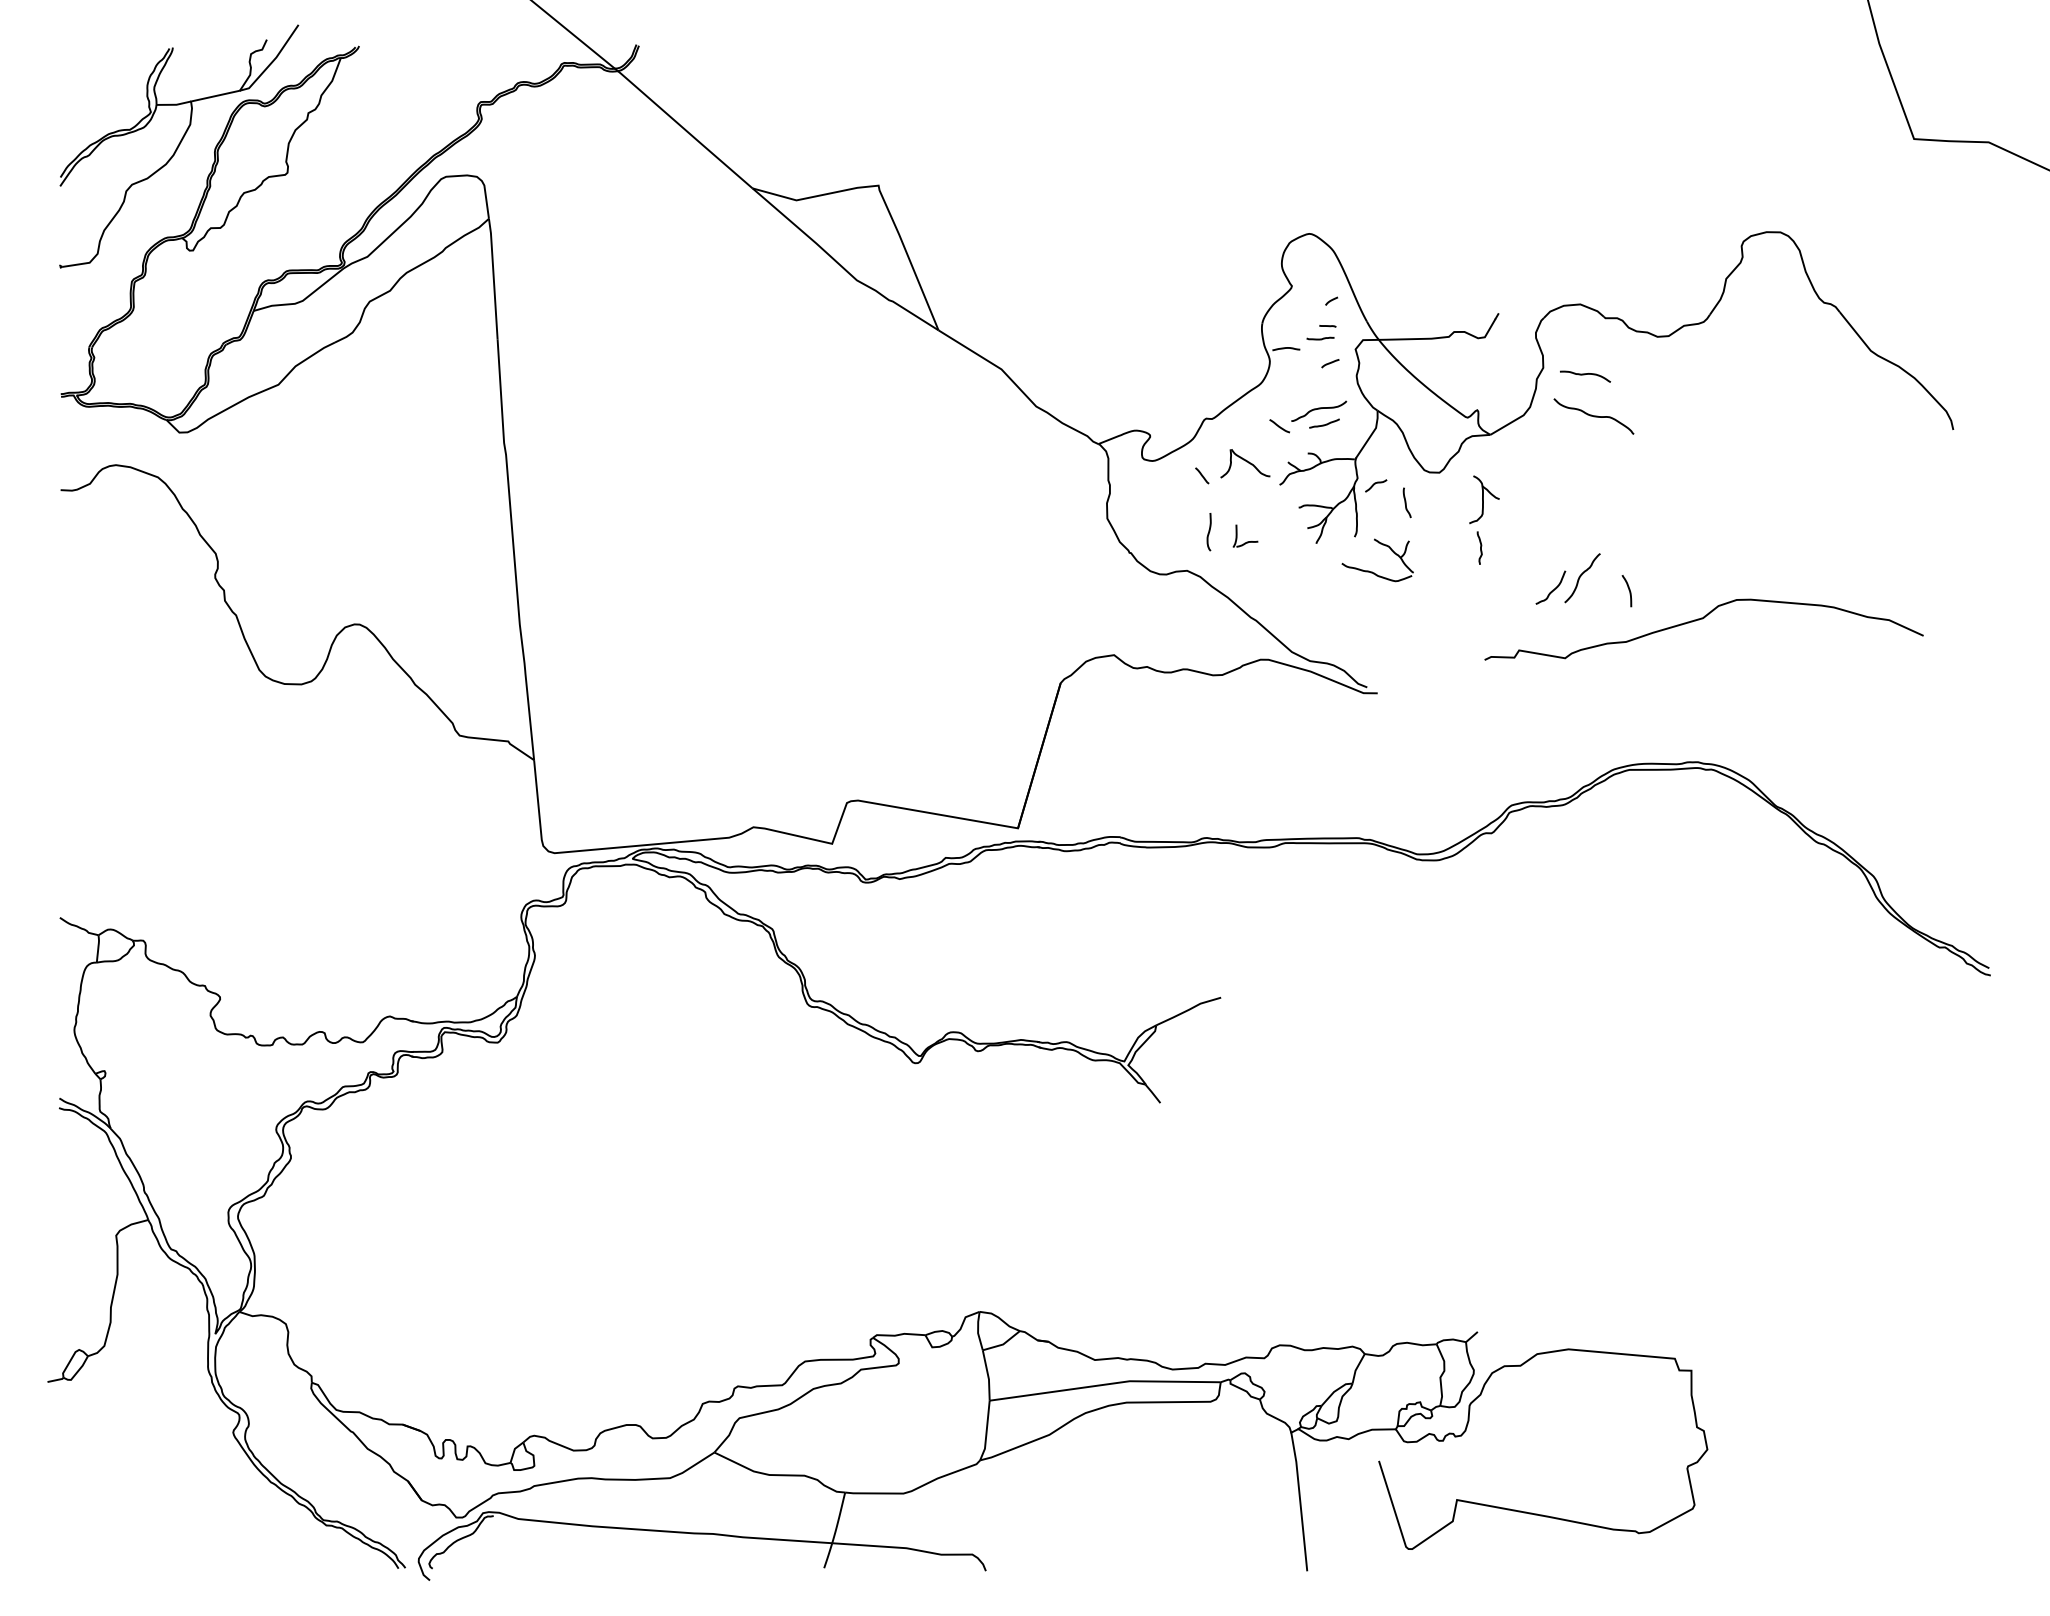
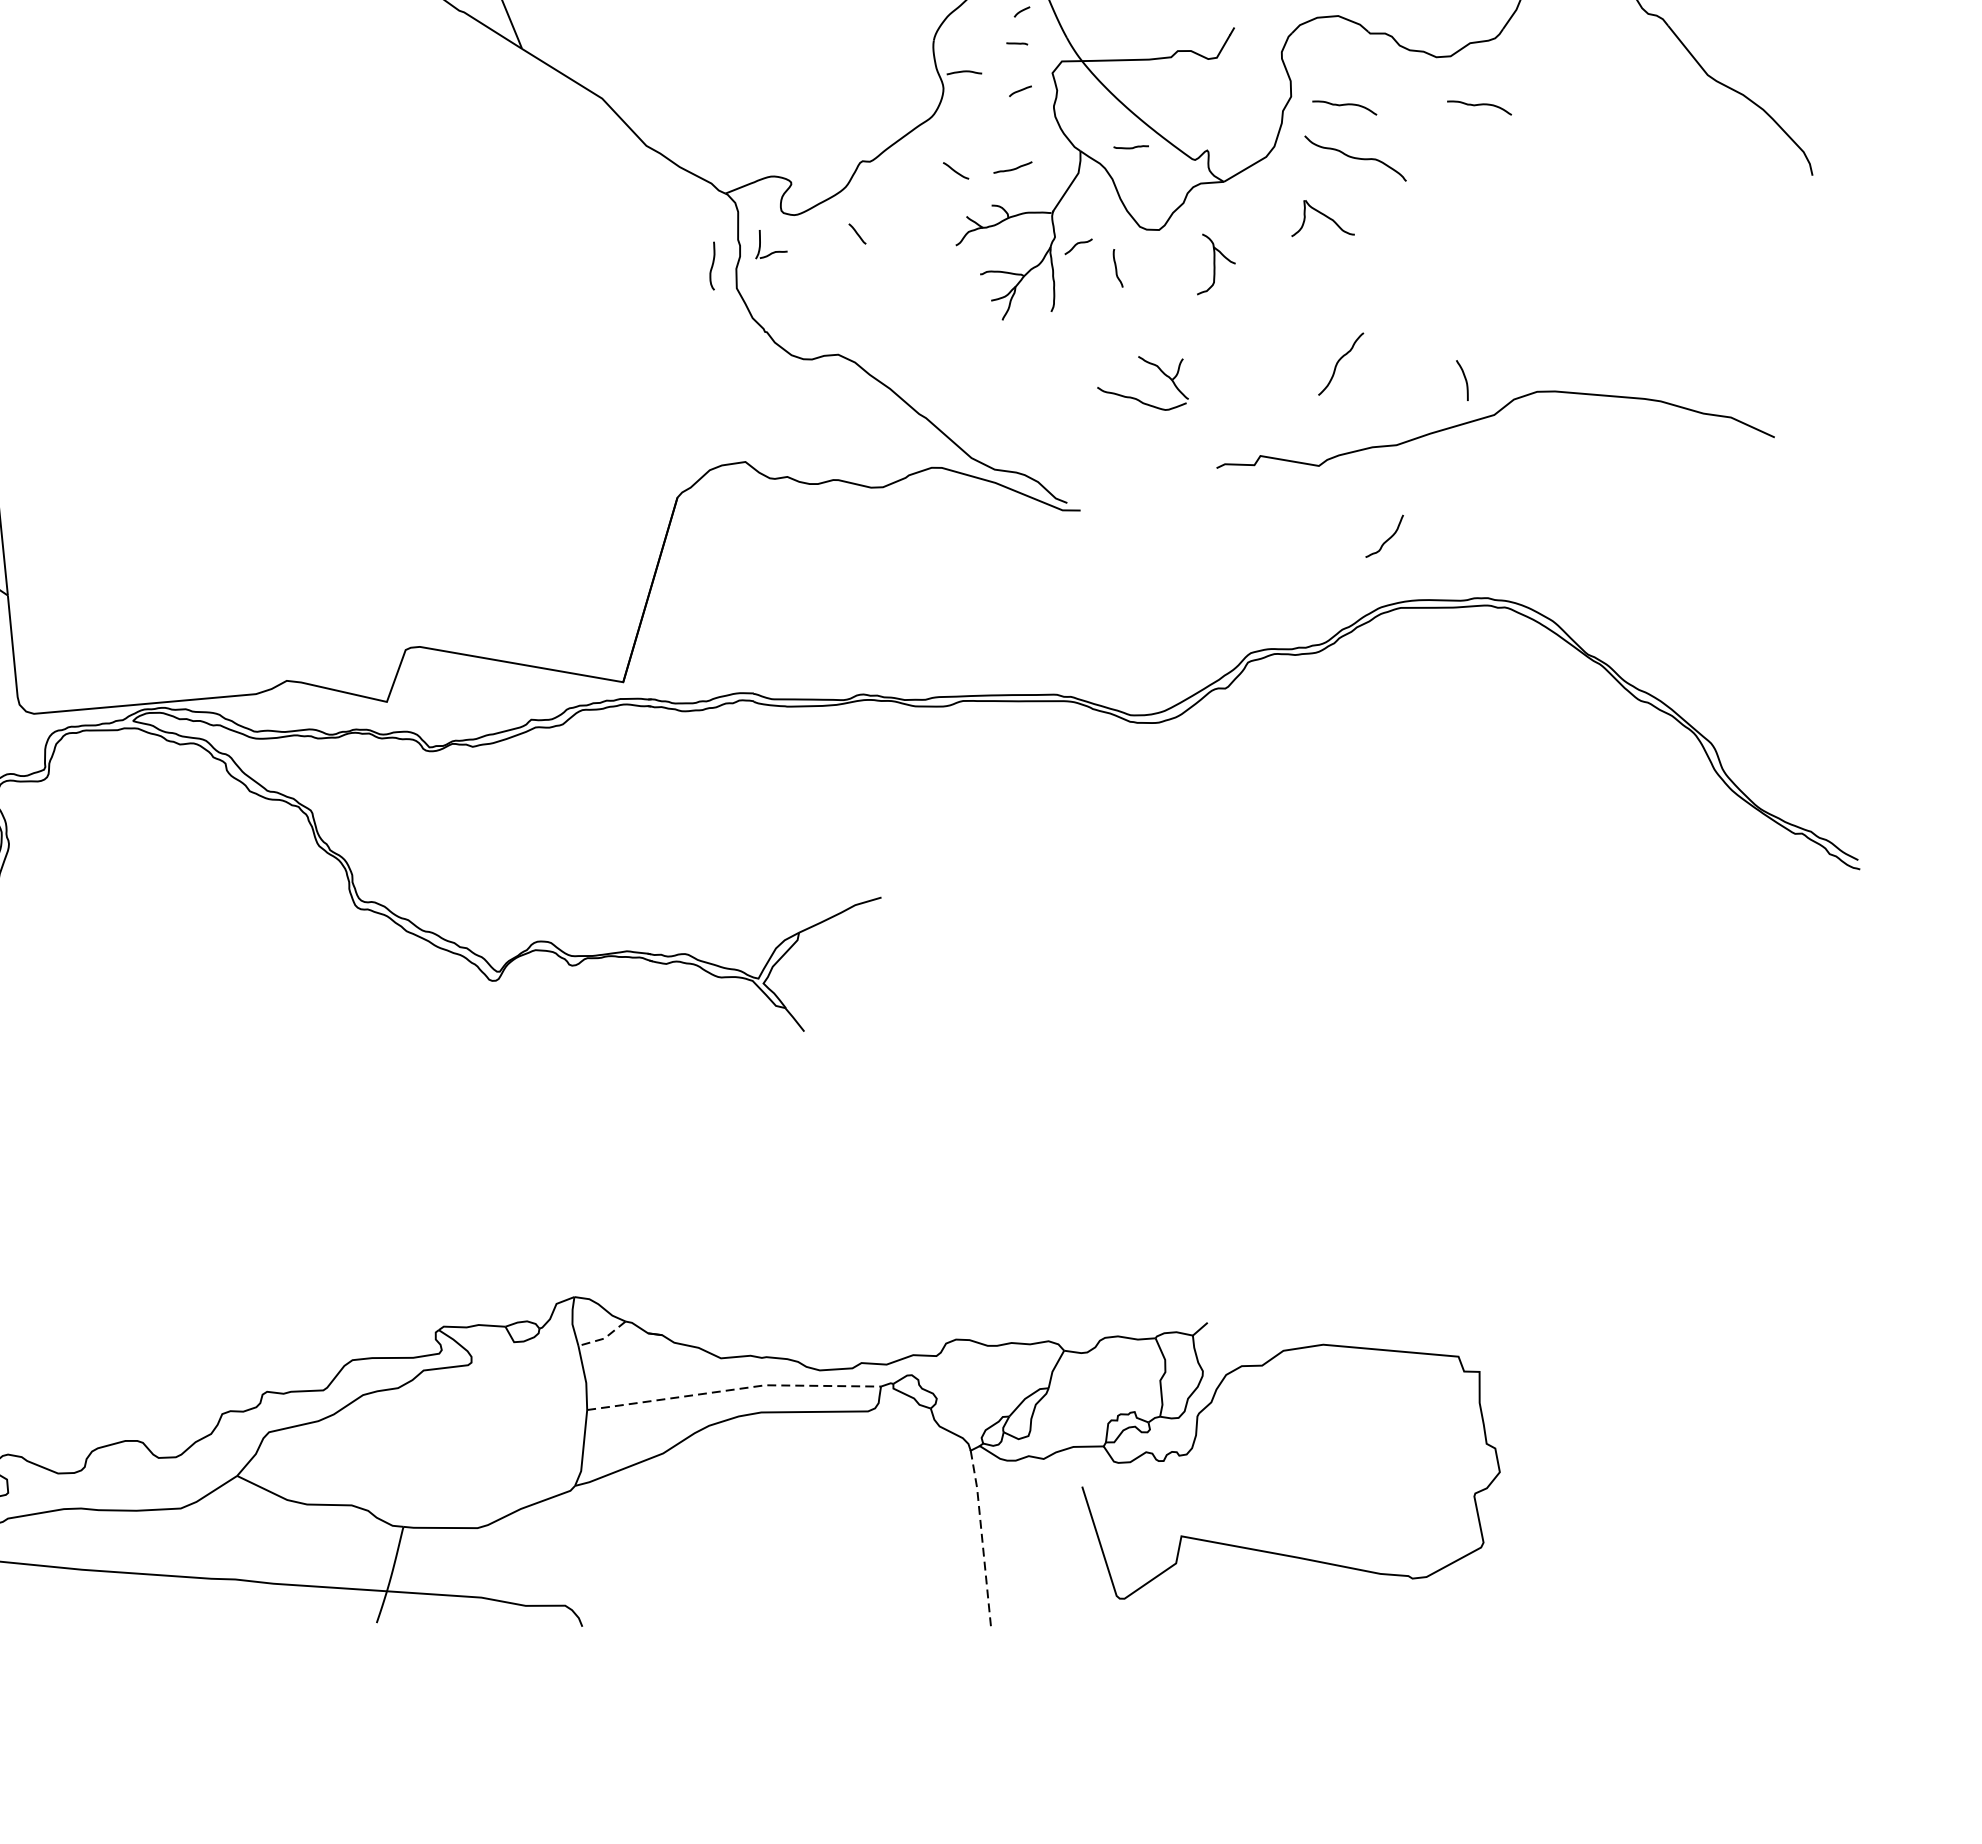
curve: (1320, 338) -> (1131, 147), moved
curve: (1690, 375) -> (1478, 106), added
curve: (1319, 409) -> (1006, 149), removed
part: (1245, 463) -> (1323, 218), moved
curve: (1208, 532) -> (711, 266), moved
part: (1246, 541) -> (772, 251), moved
curve: (1480, 547) -> (1211, 325), removed
part: (1372, 571) -> (1136, 397), moved
curve: (1551, 590) -> (1385, 540), moved
curve: (1628, 590) -> (1464, 379), moved
line: (1003, 1344) -> (604, 1338), solid -> dashed
line: (1105, 1384) -> (734, 1389), solid -> dashed
line: (1300, 1501) -> (982, 1538), solid -> dashed

